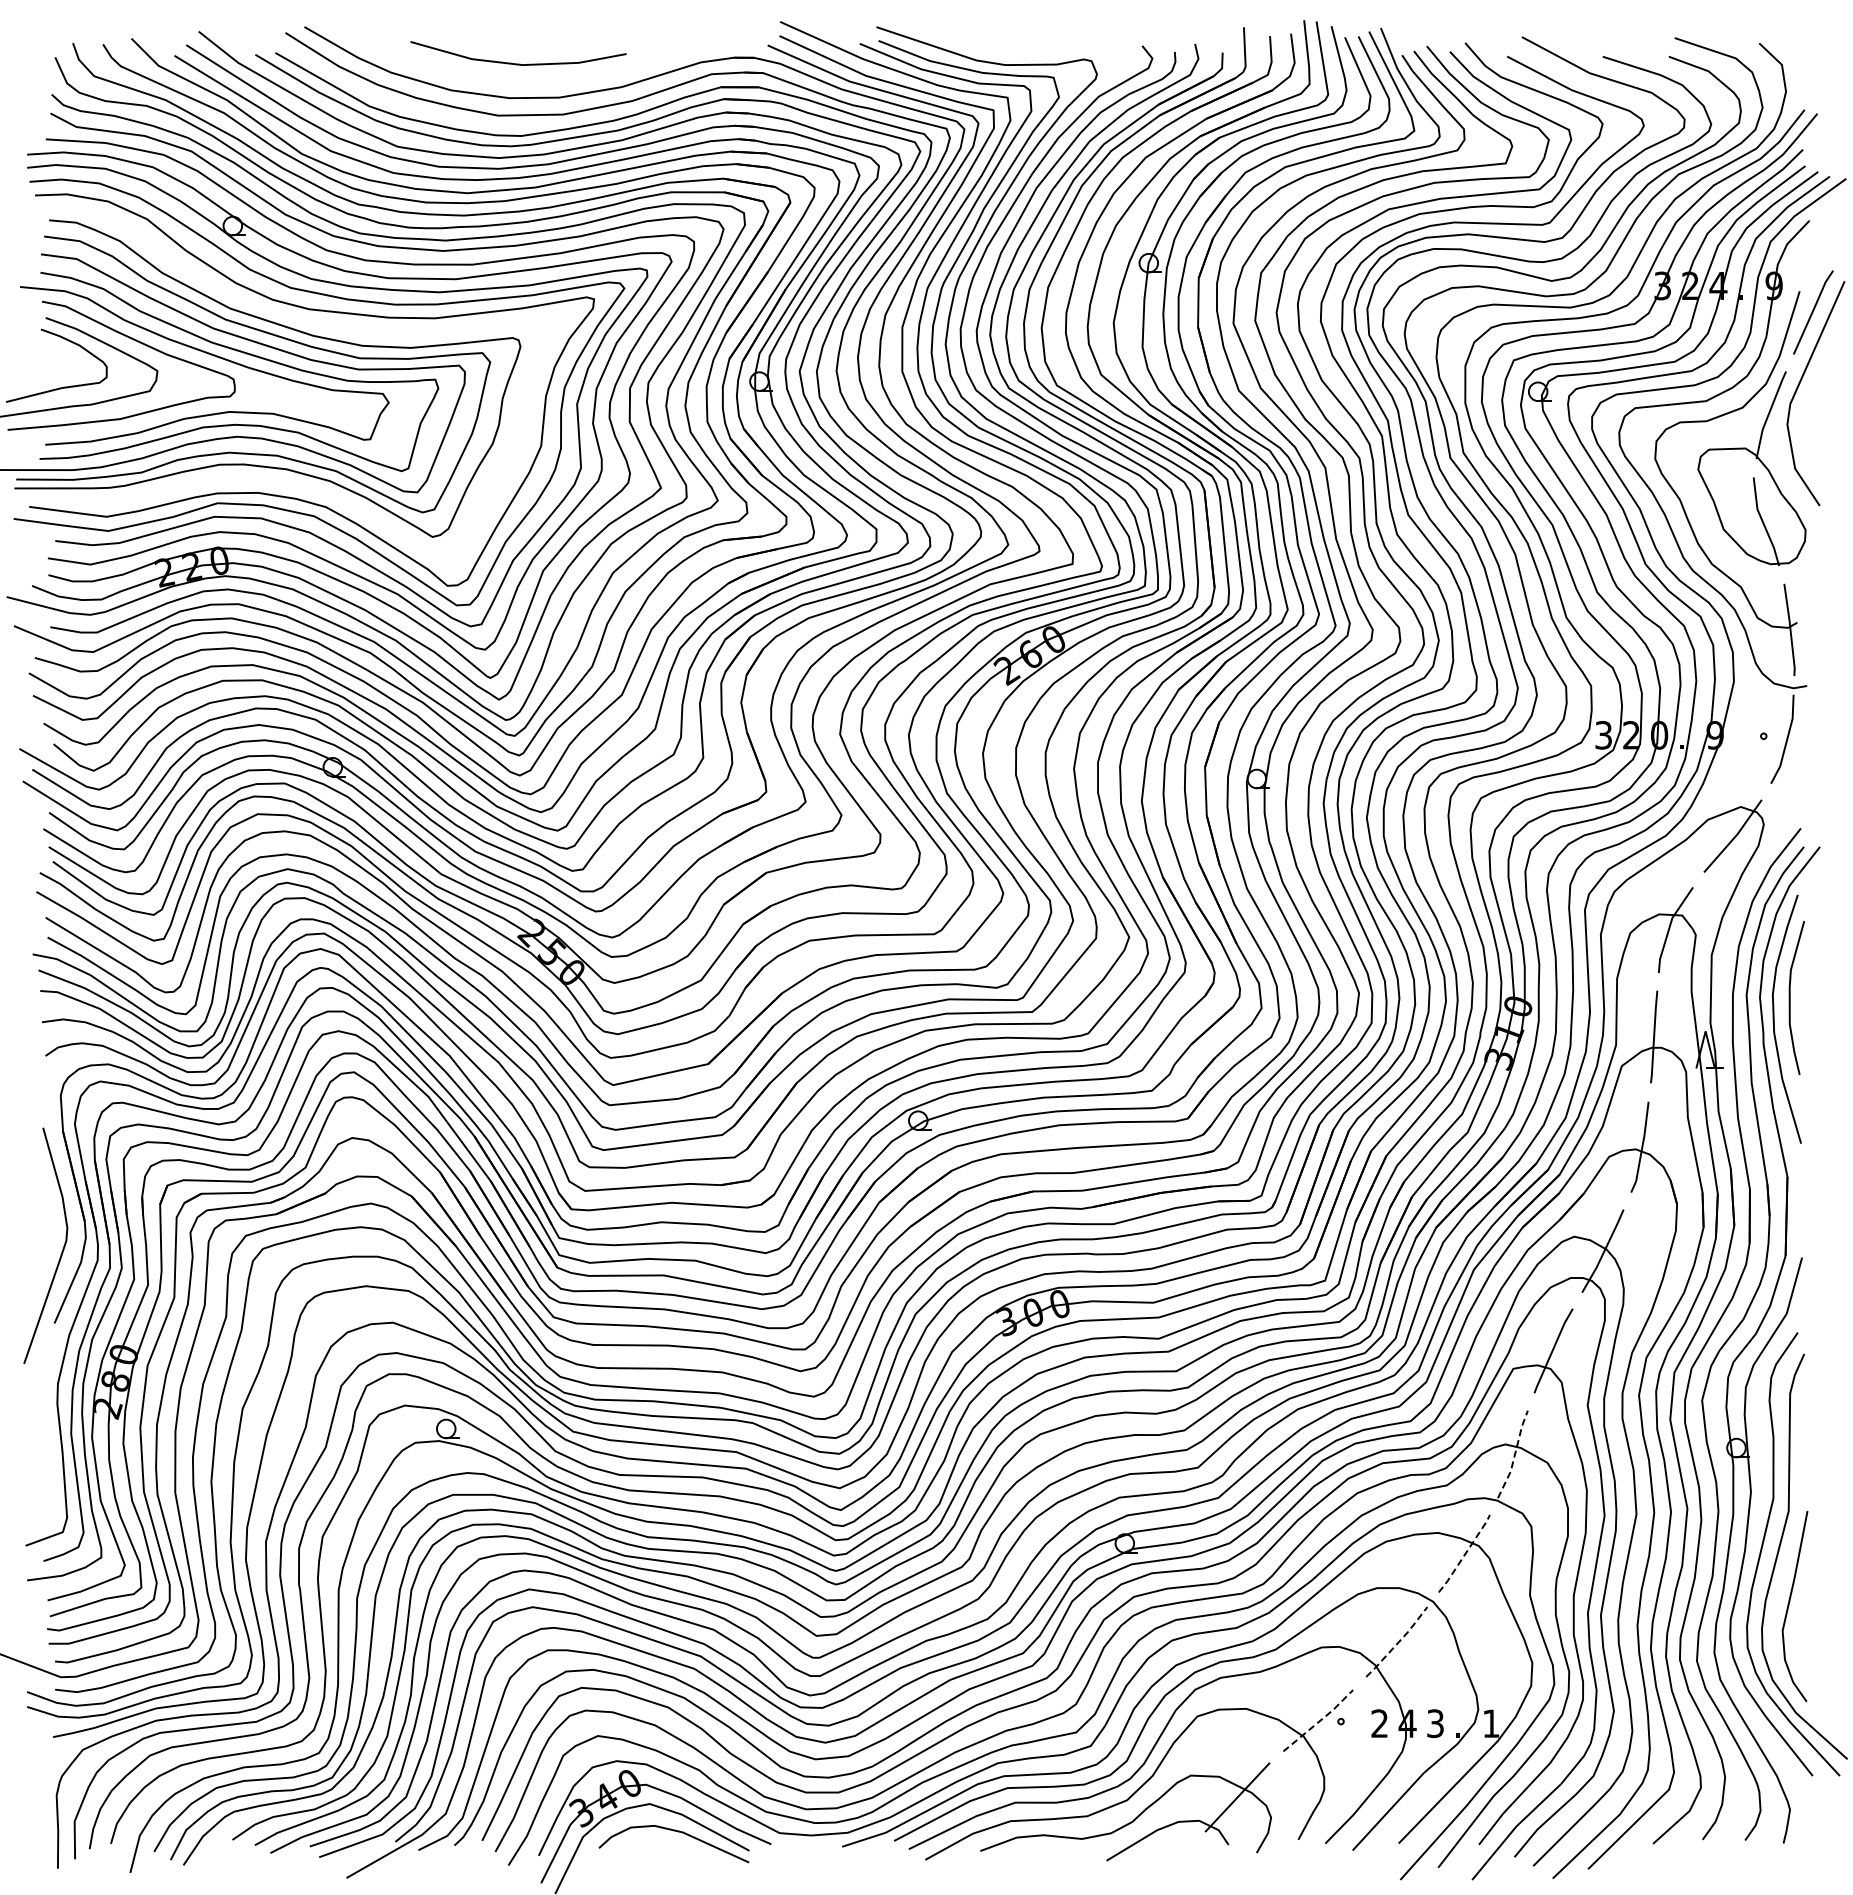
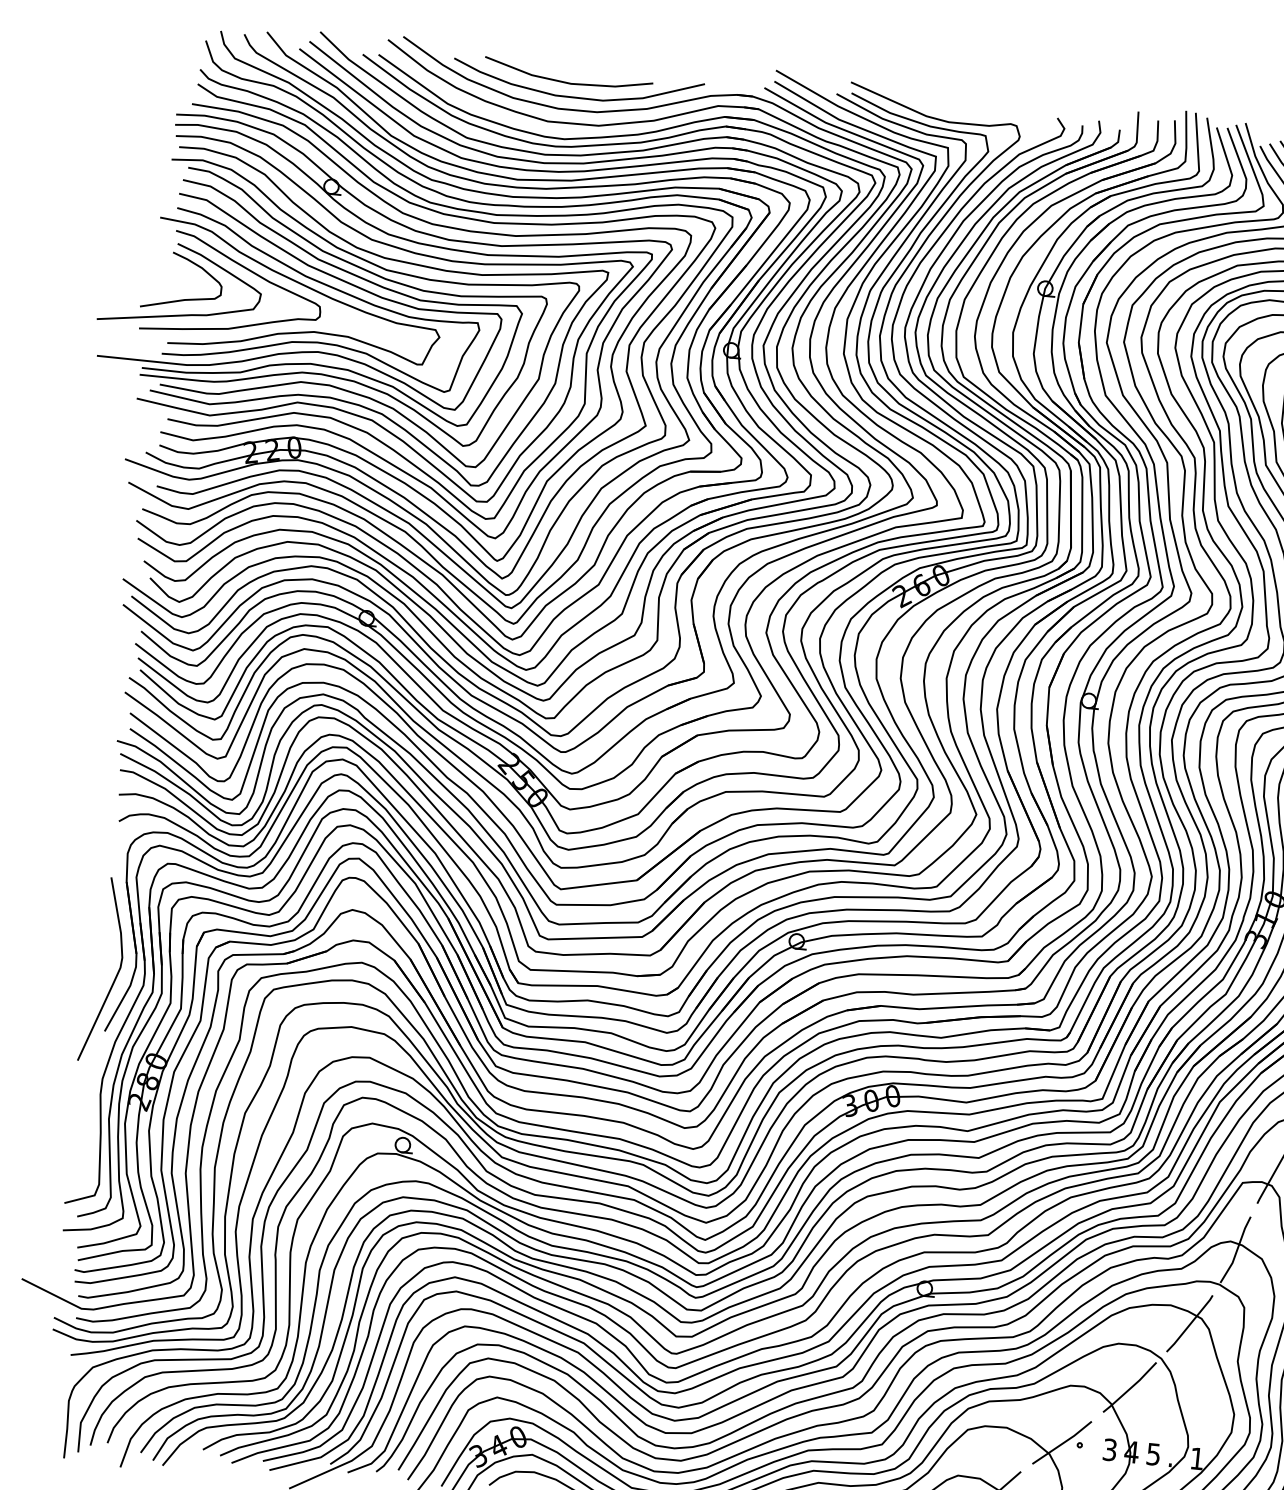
curve: (531, 81) -> (576, 97), added
curve: (313, 325) -> (386, 271), added
line: (1514, 1455) -> (1236, 1250), dashed -> solid
line: (1465, 1554) -> (1190, 1324), dashed -> solid
line: (1398, 1642) -> (1131, 1387), dashed -> solid
line: (1319, 1721) -> (1063, 1443), dashed -> solid
text: (1379, 1723) -> (1109, 1449), 2 -> 3
text: (1435, 1723) -> (1153, 1454), 3 -> 5

